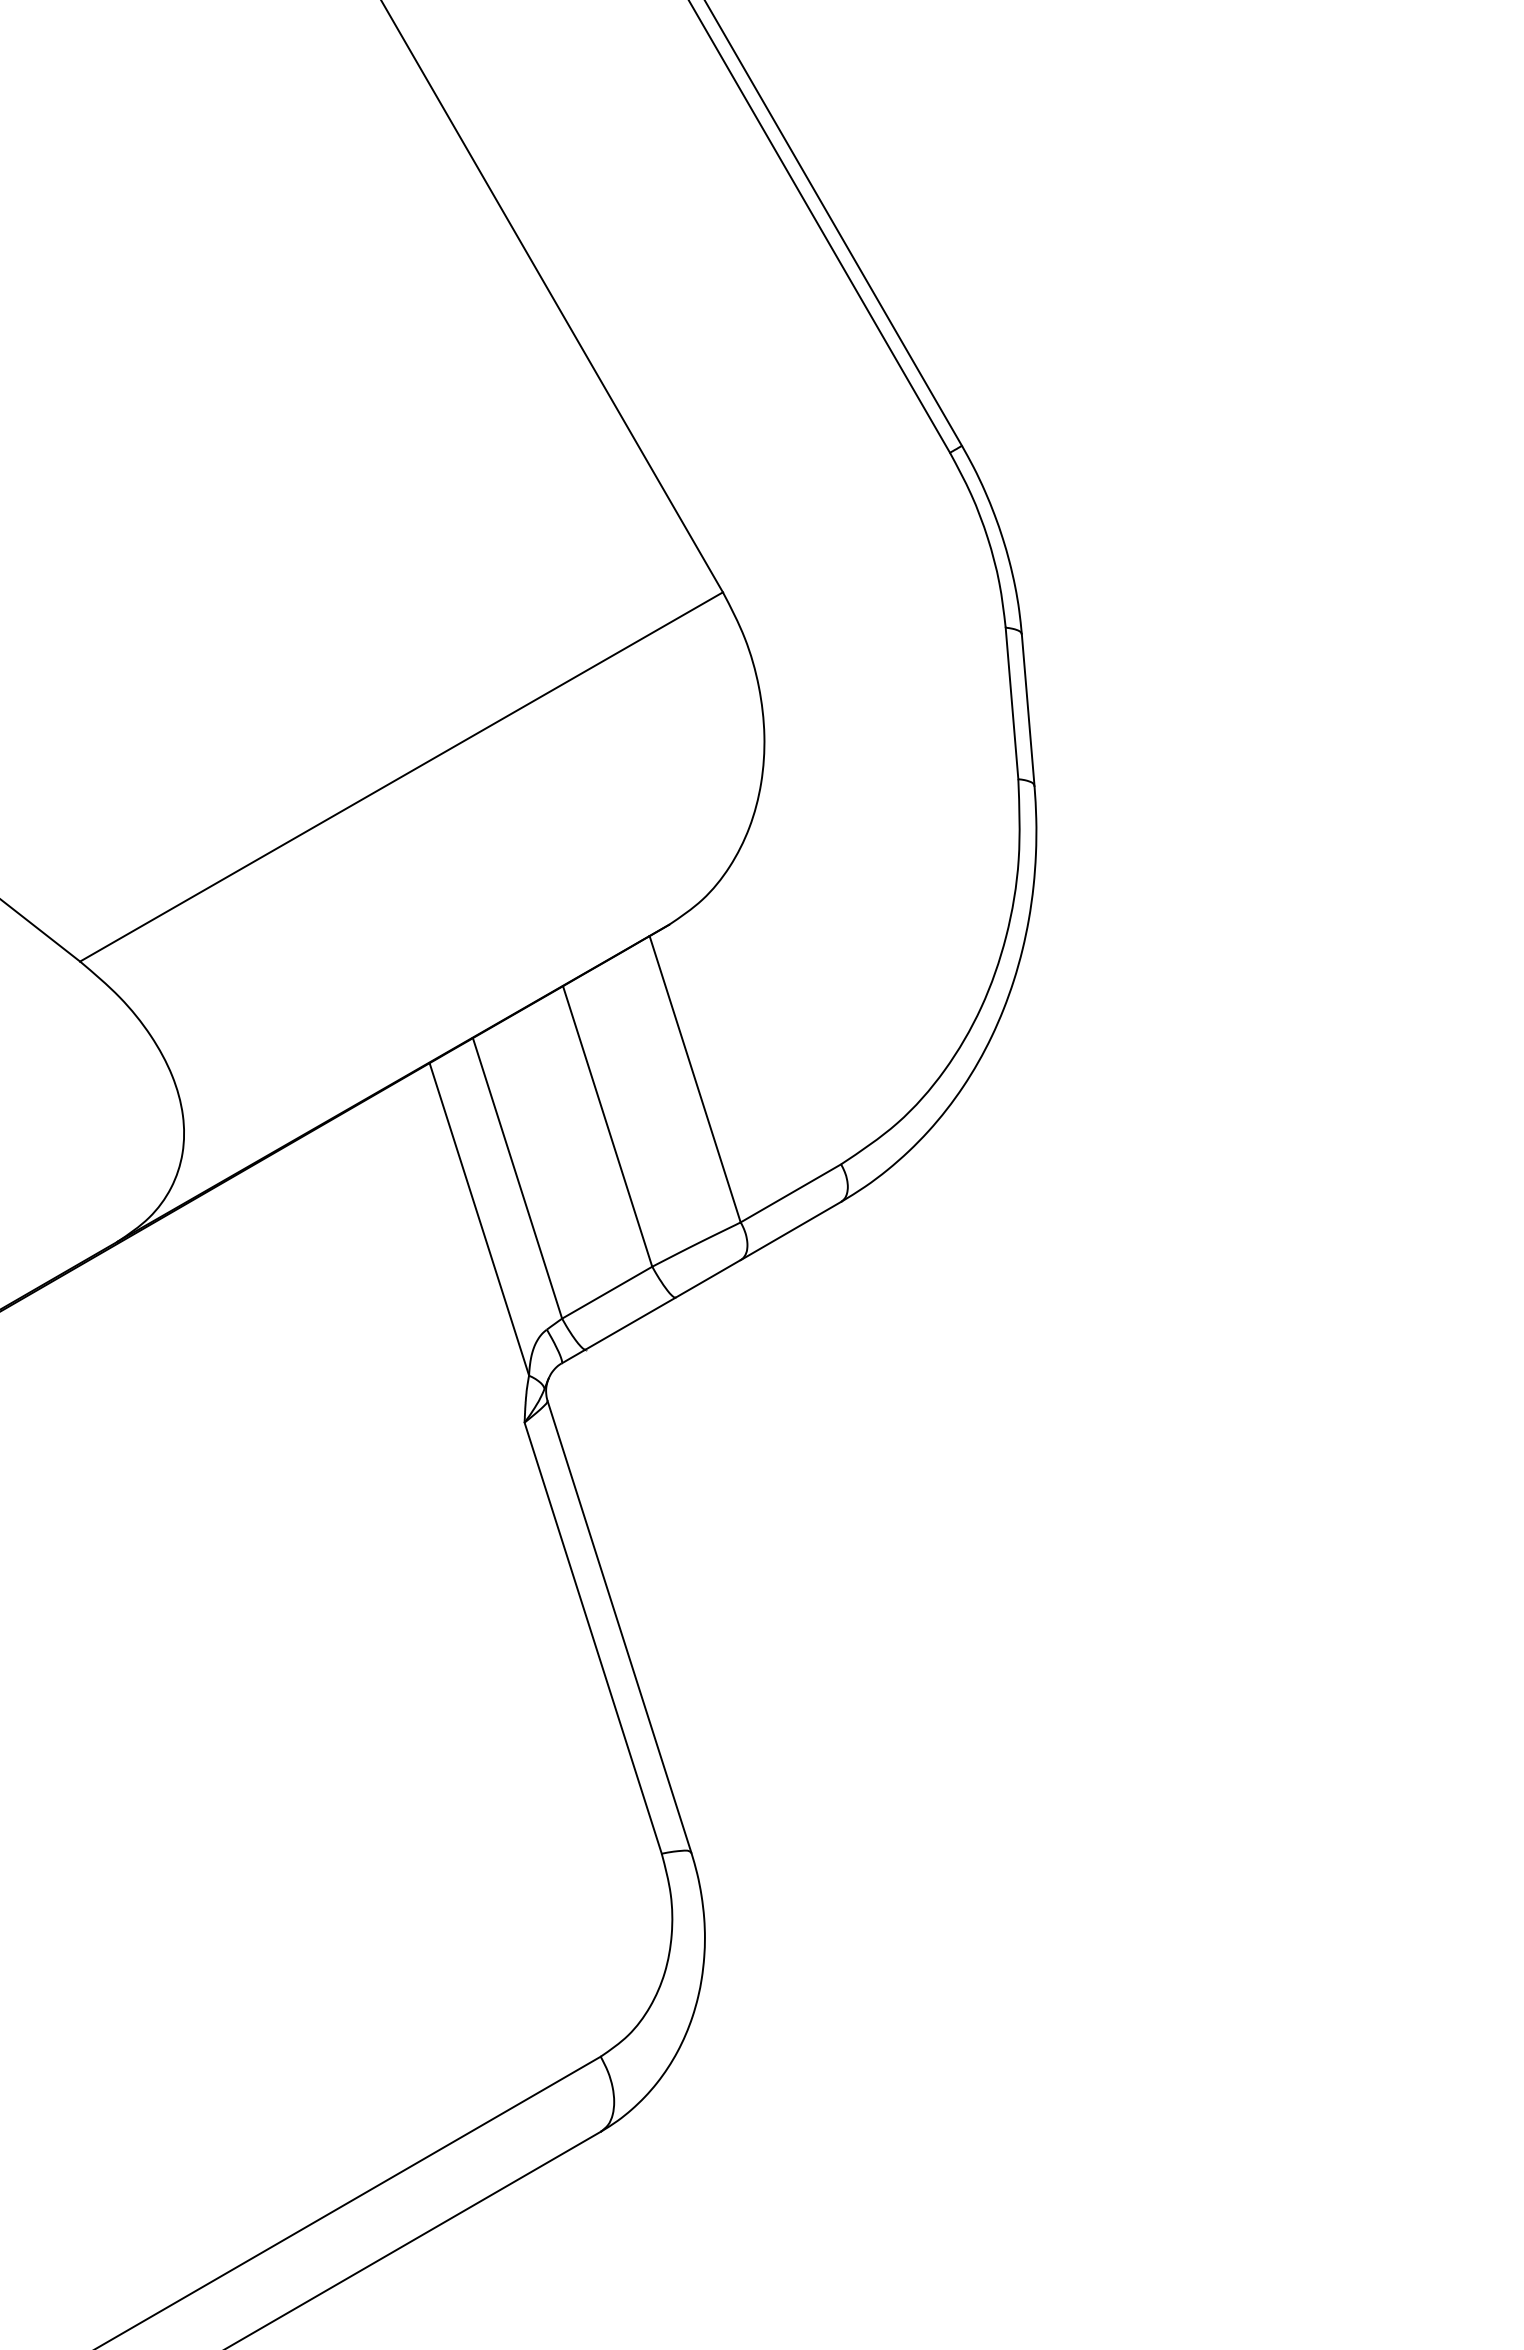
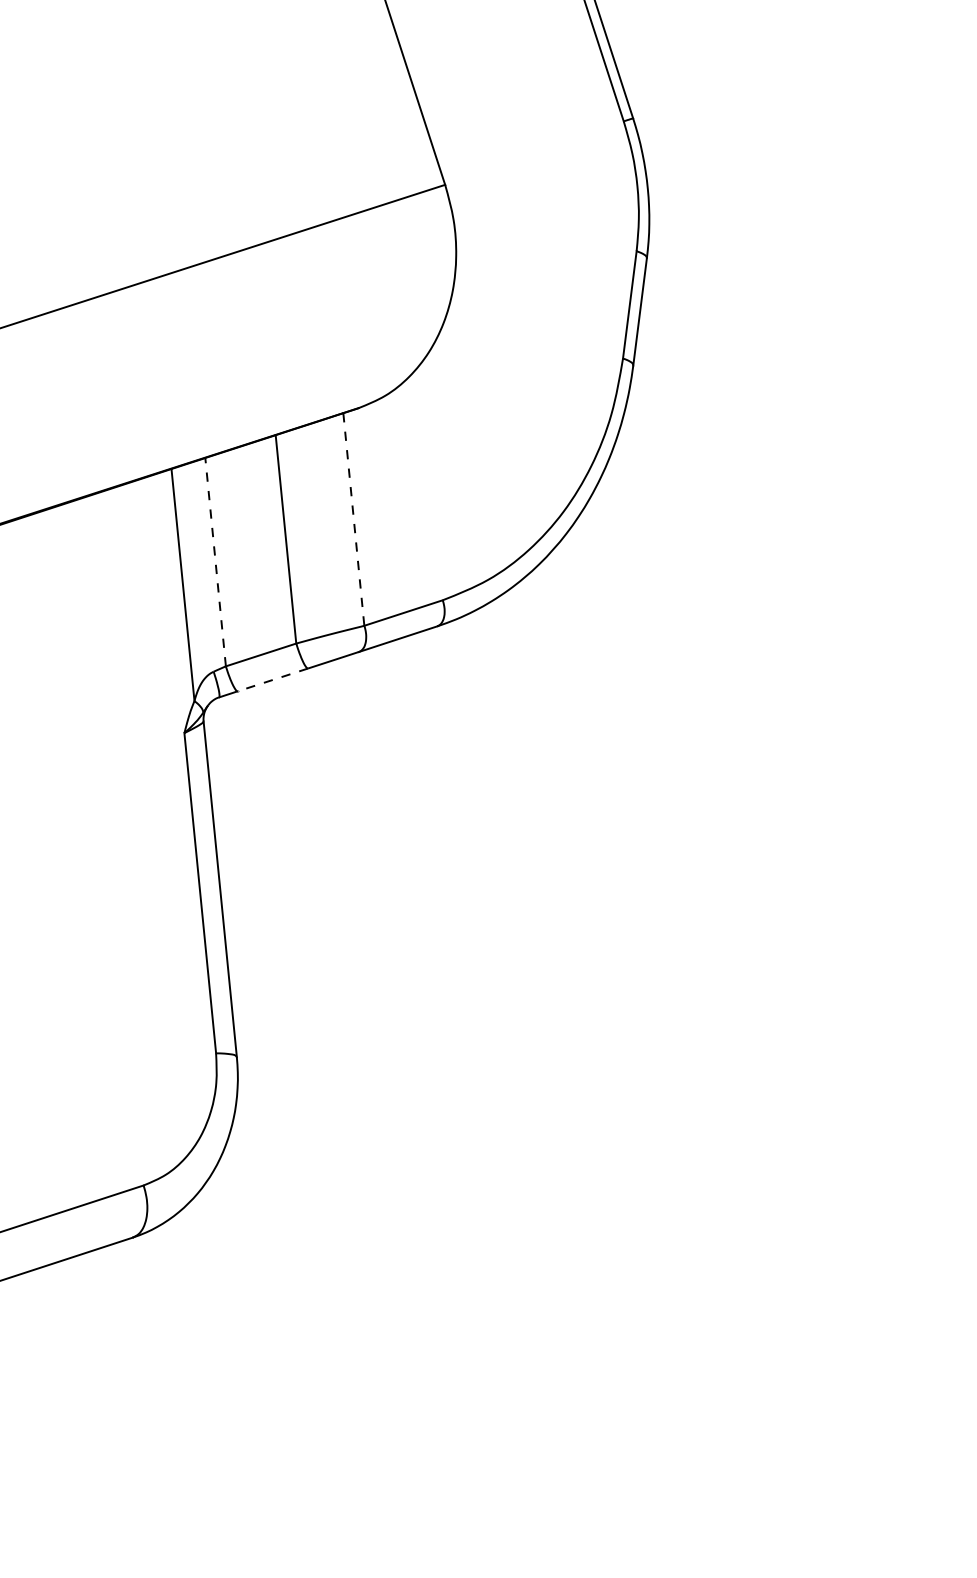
line: (695, 1079) -> (354, 519), solid -> dashed
line: (517, 1177) -> (215, 561), solid -> dashed
line: (630, 1323) -> (272, 679), solid -> dashed

